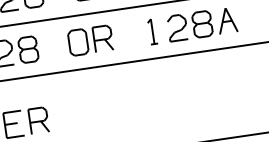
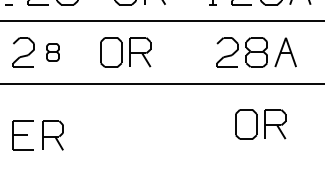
part: (151, 31) -> (197, 52), removed
part: (28, 49) -> (52, 52), size x0.6
part: (214, 85) -> (260, 124), added

